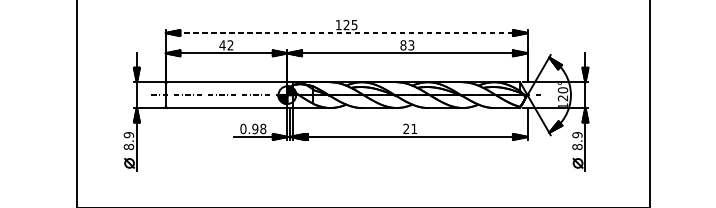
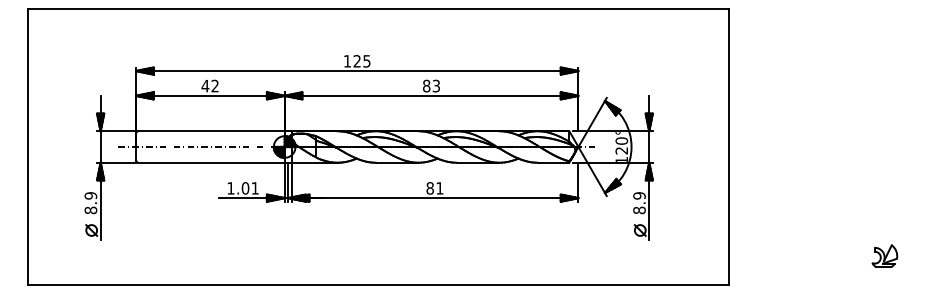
line: (346, 33) -> (357, 71), dashed -> solid
text: (253, 129) -> (243, 188), 0.98 -> 1.01
text: (405, 129) -> (429, 188), 21 -> 81

